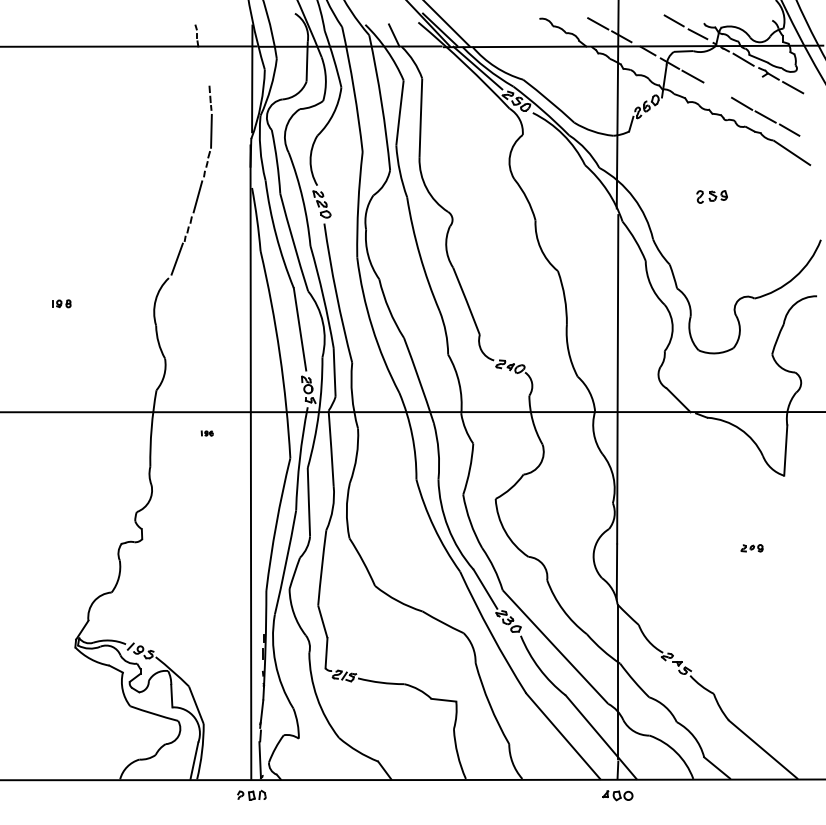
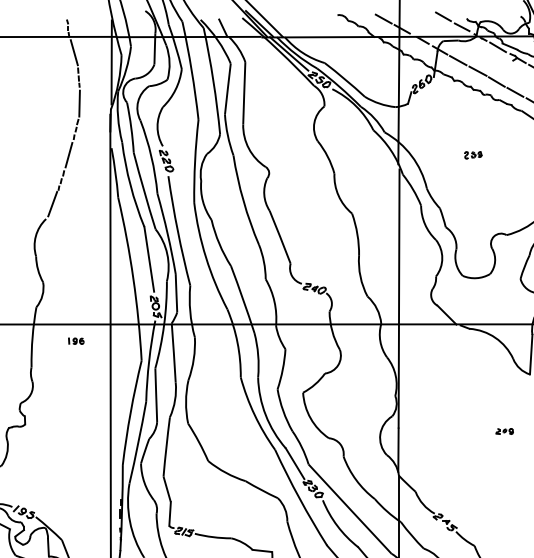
line: (204, 66) -> (74, 52), added
line: (717, 89) -> (477, 70), added
part: (711, 197) -> (472, 155), size x0.71
part: (207, 433) -> (76, 341), size x1.67

